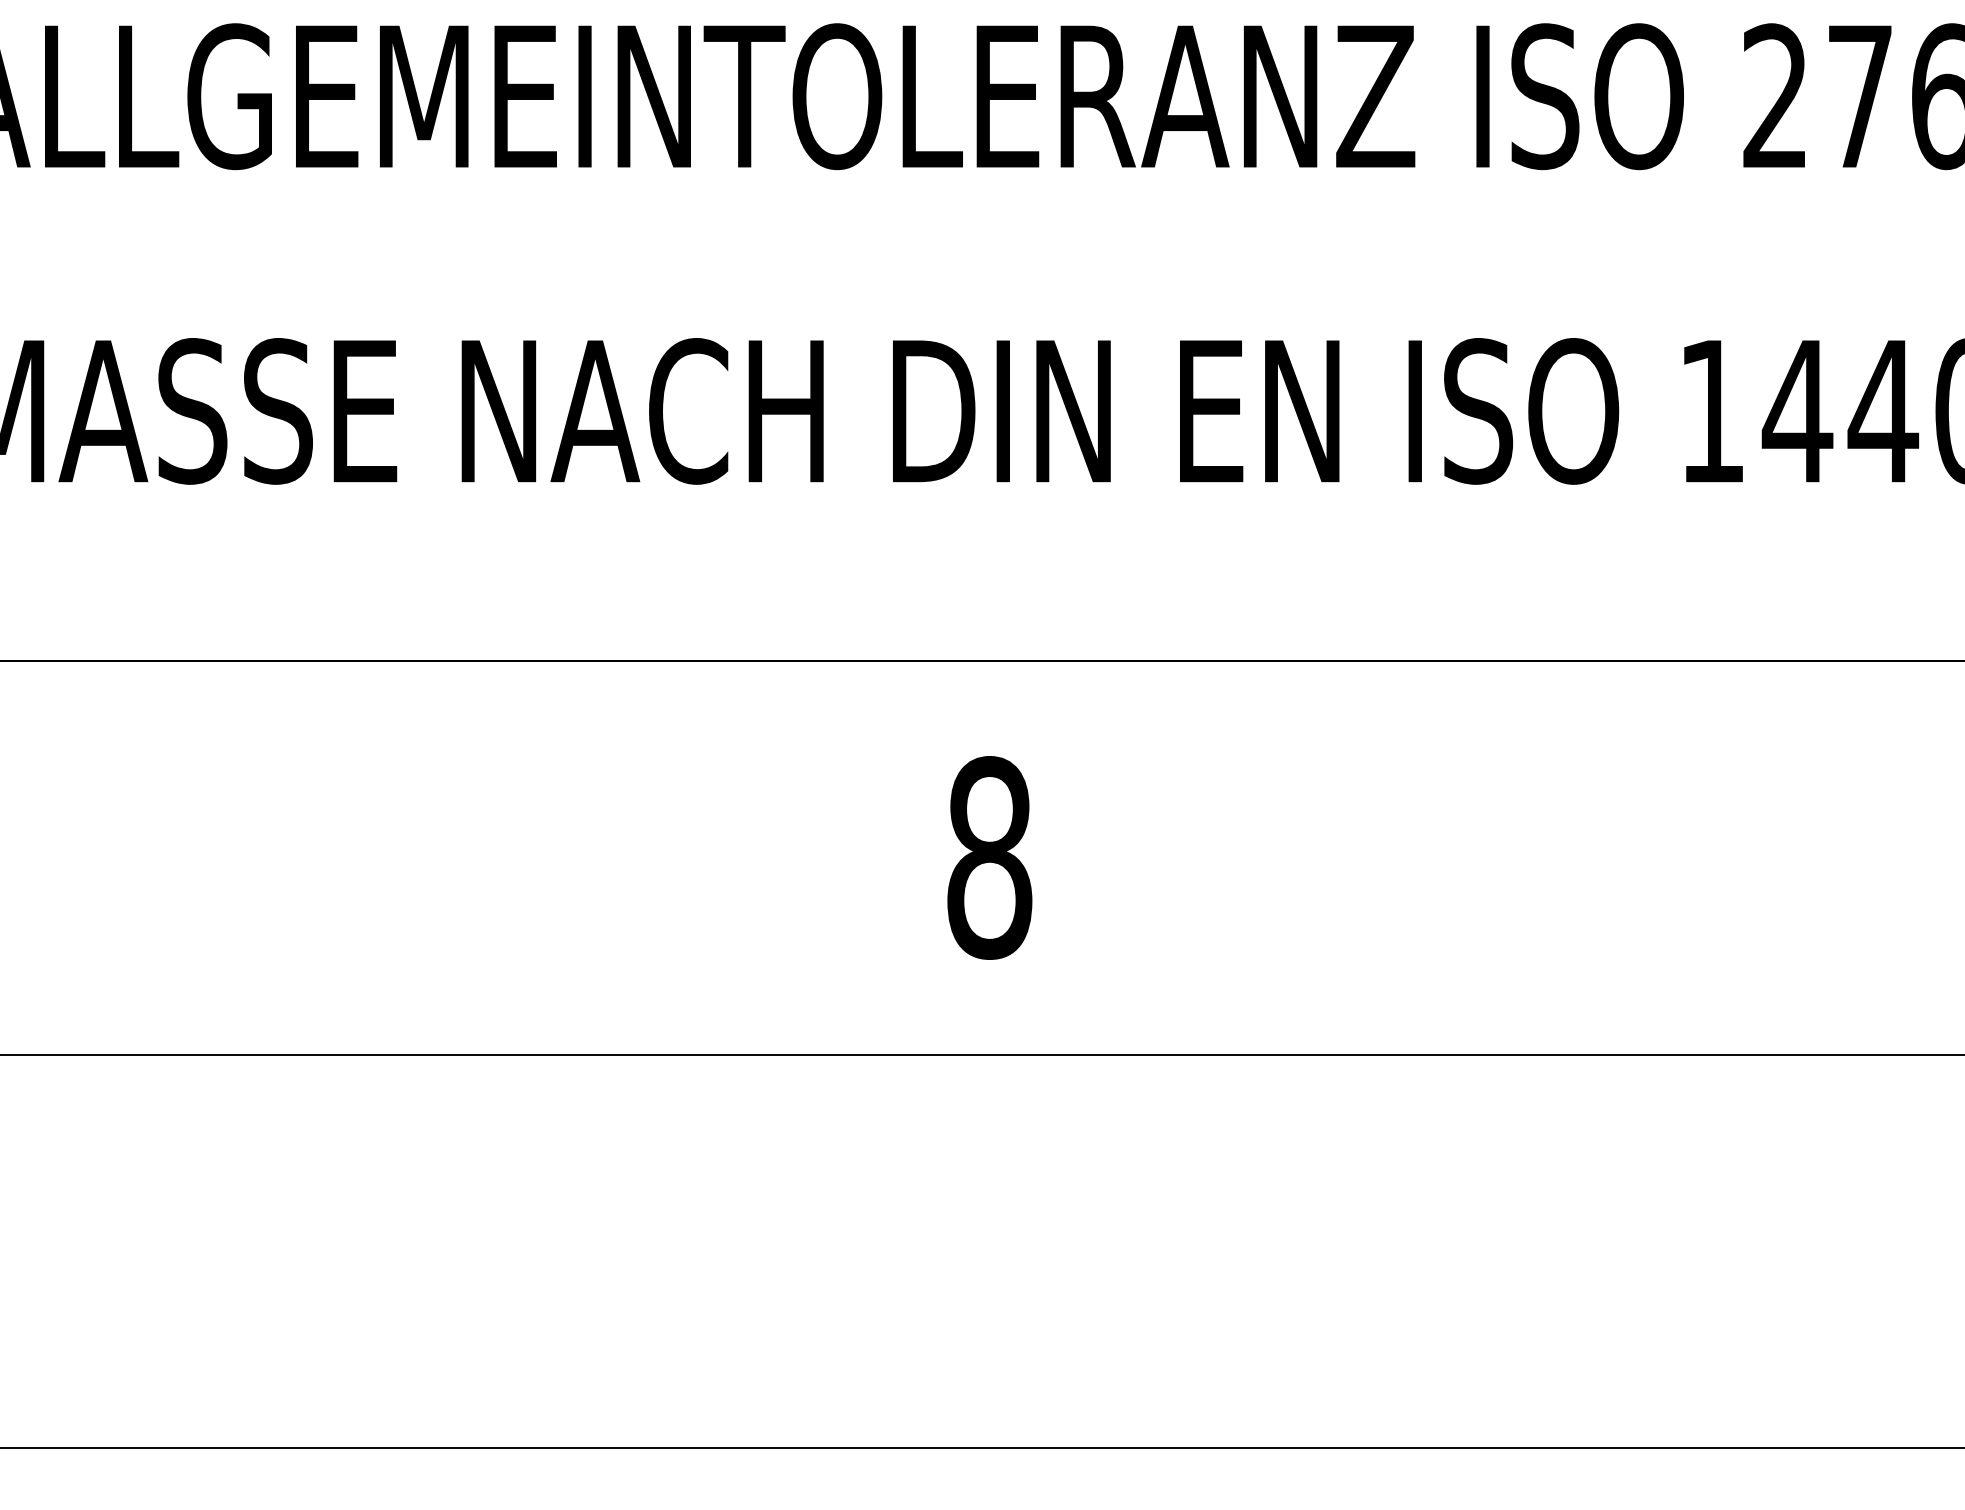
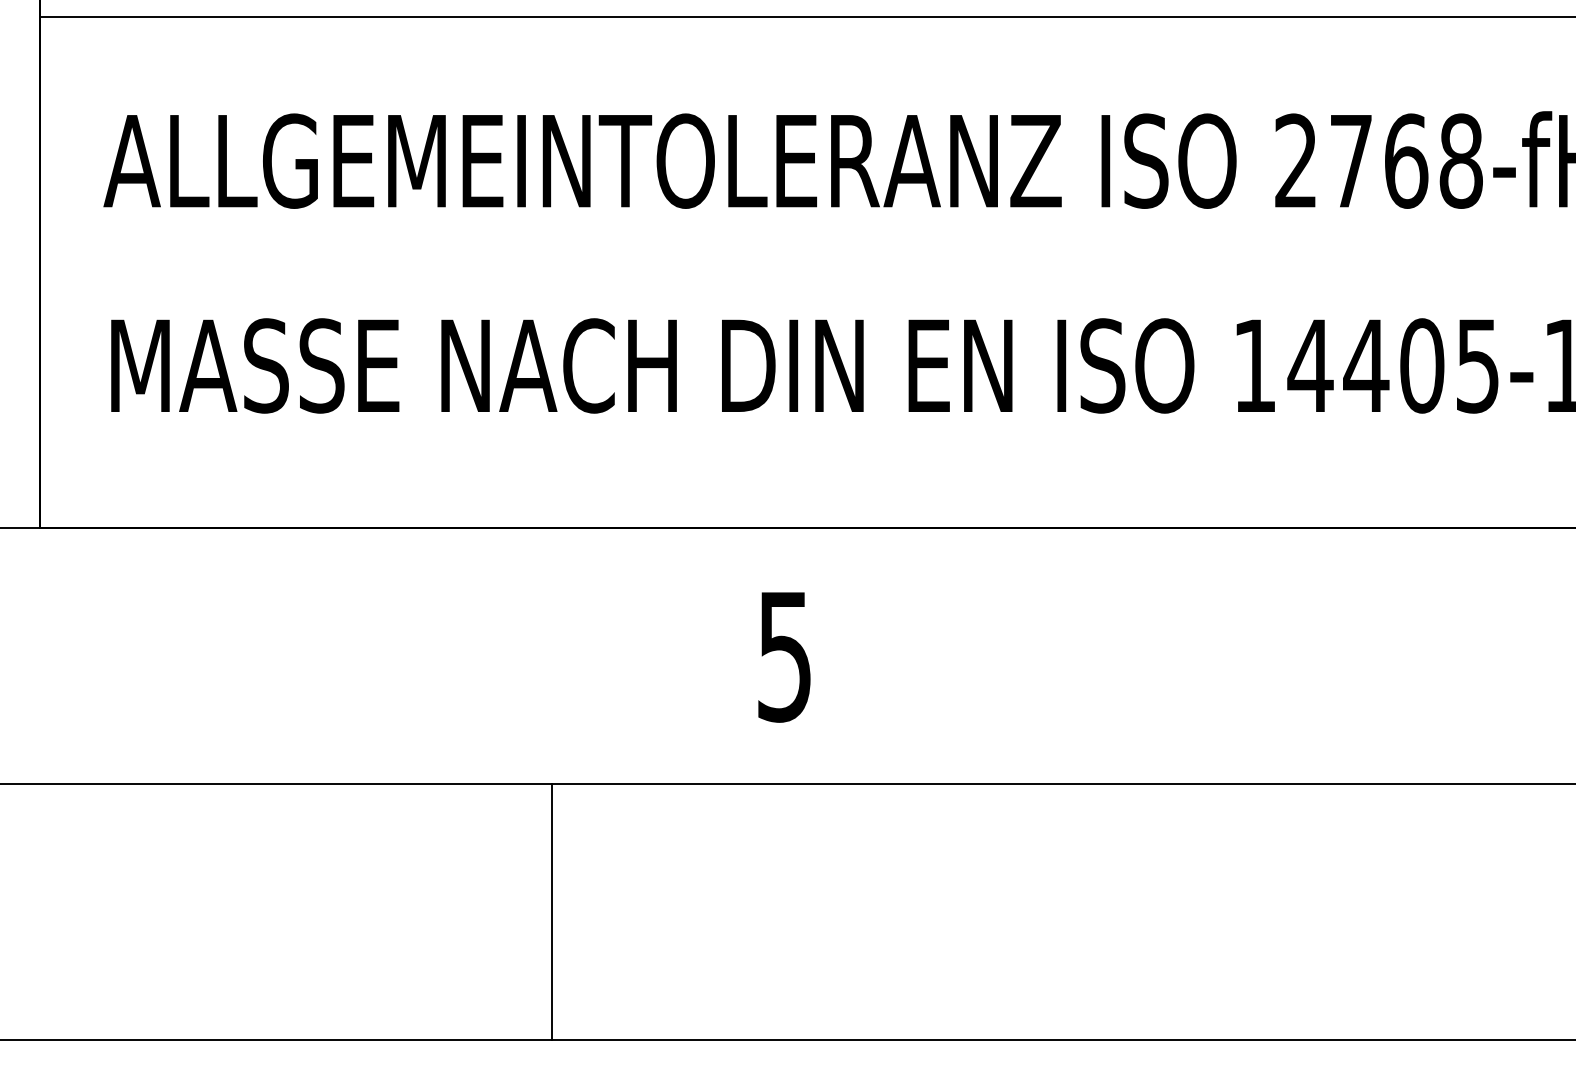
text: (989, 857) -> (784, 656), 8 -> 5
line: (630, 1251) -> (551, 912), added

